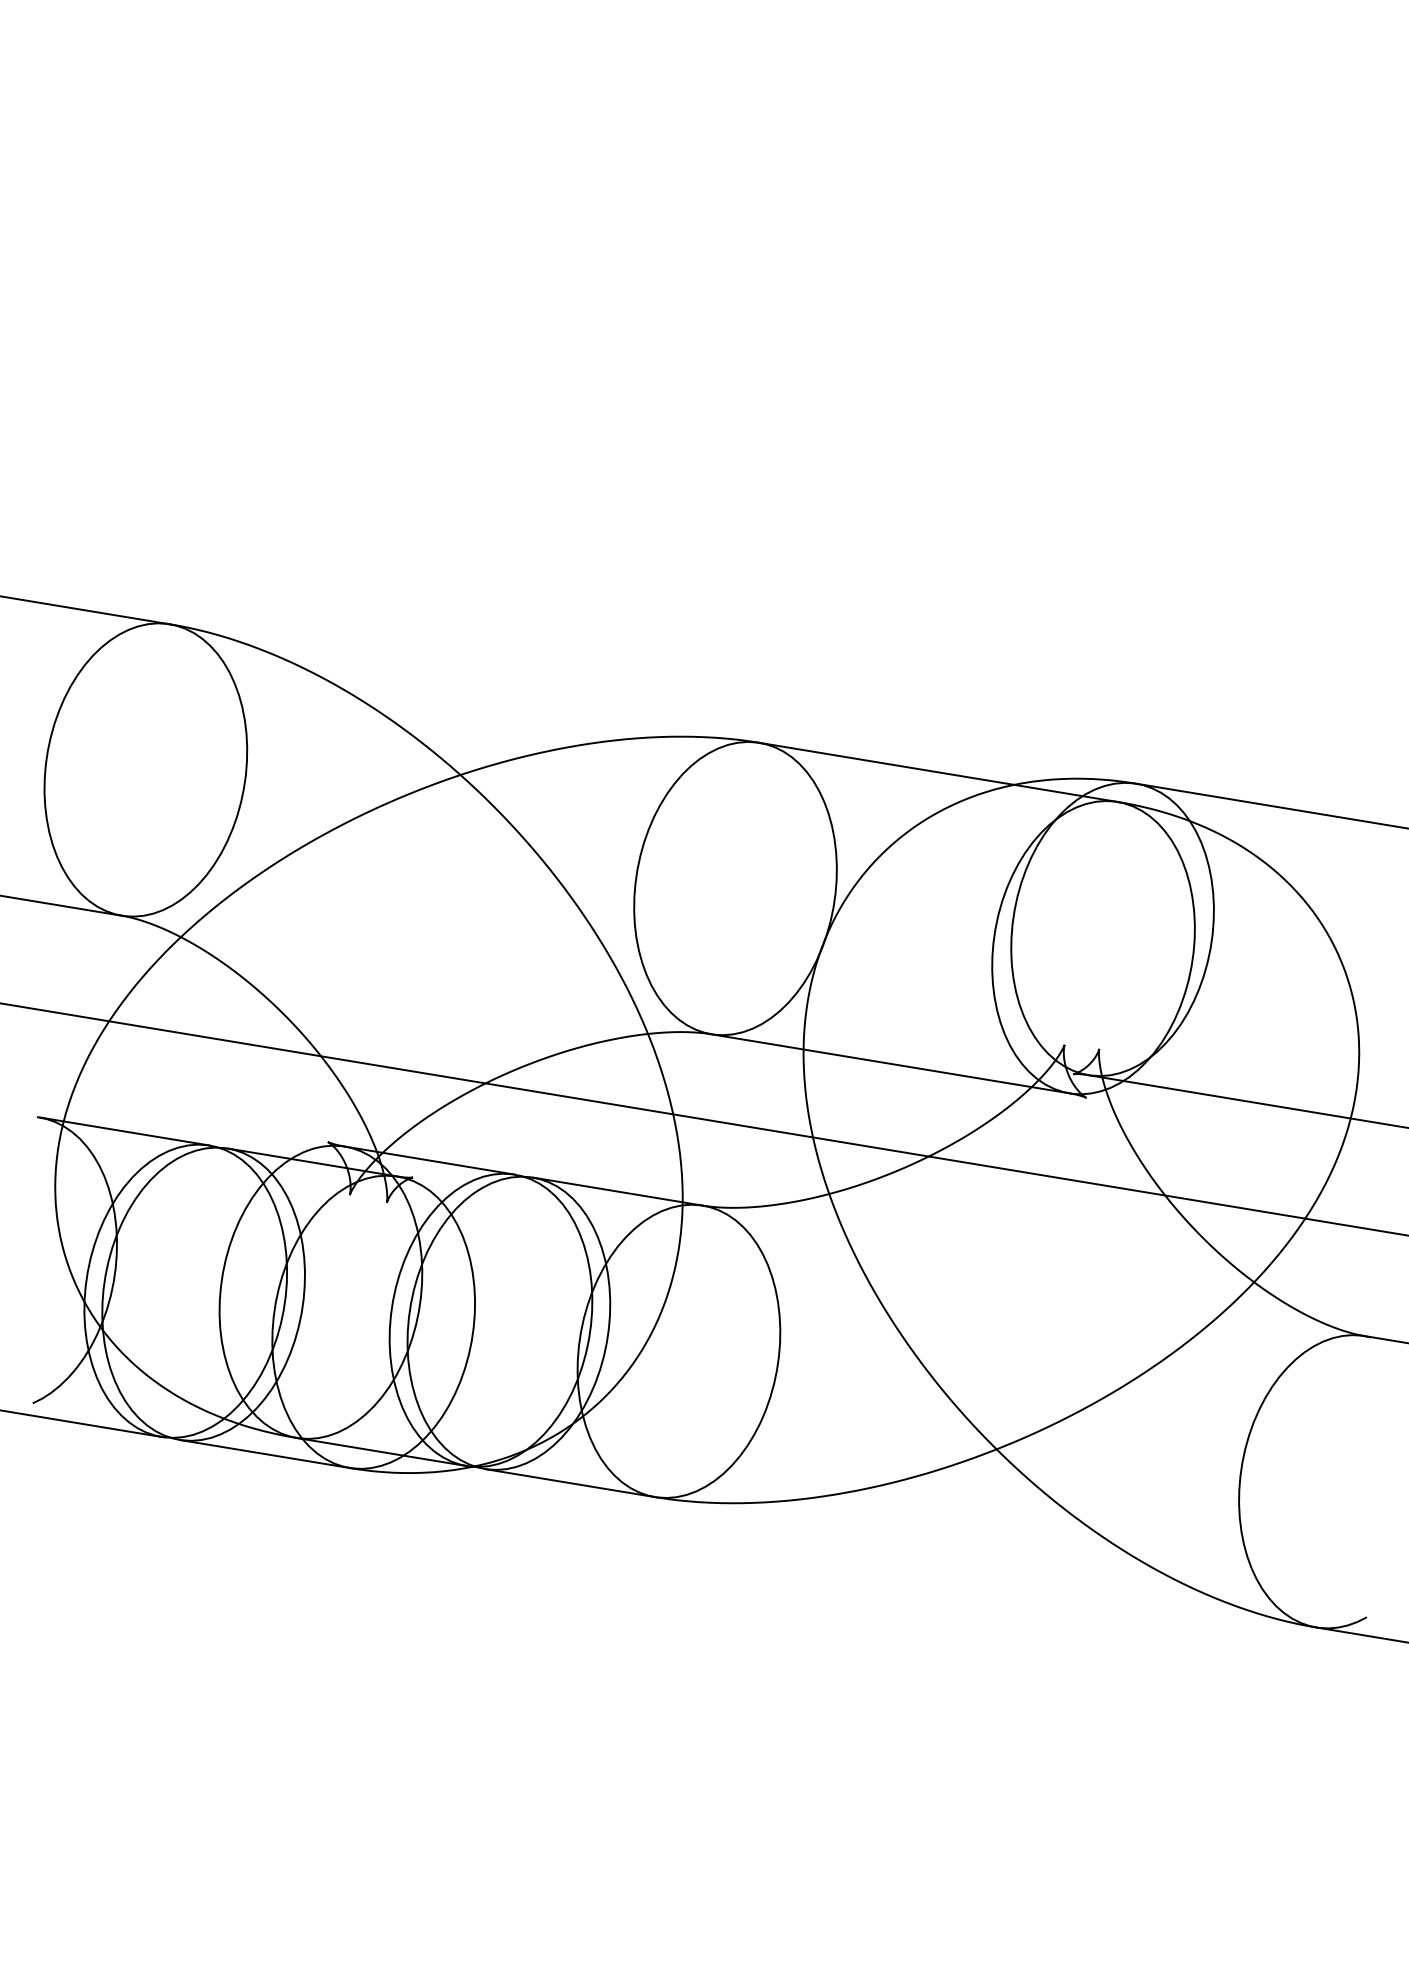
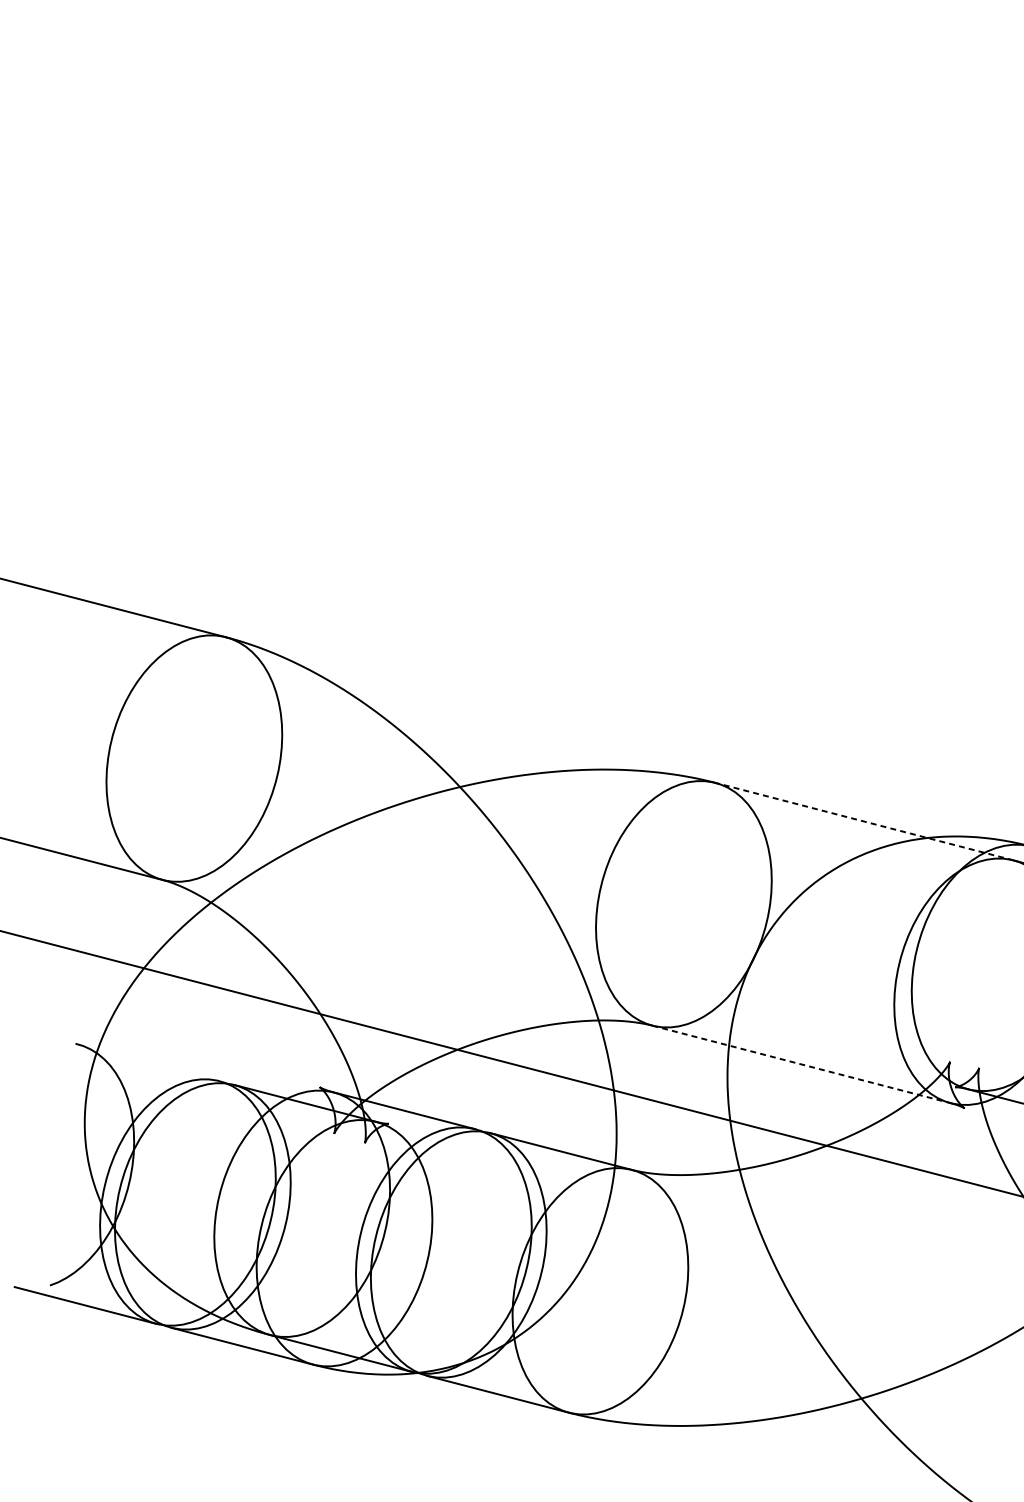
line: (938, 772) -> (864, 821), solid -> dashed
line: (890, 1063) -> (801, 1064), solid -> dashed
line: (124, 1131) -> (148, 1062), removed

